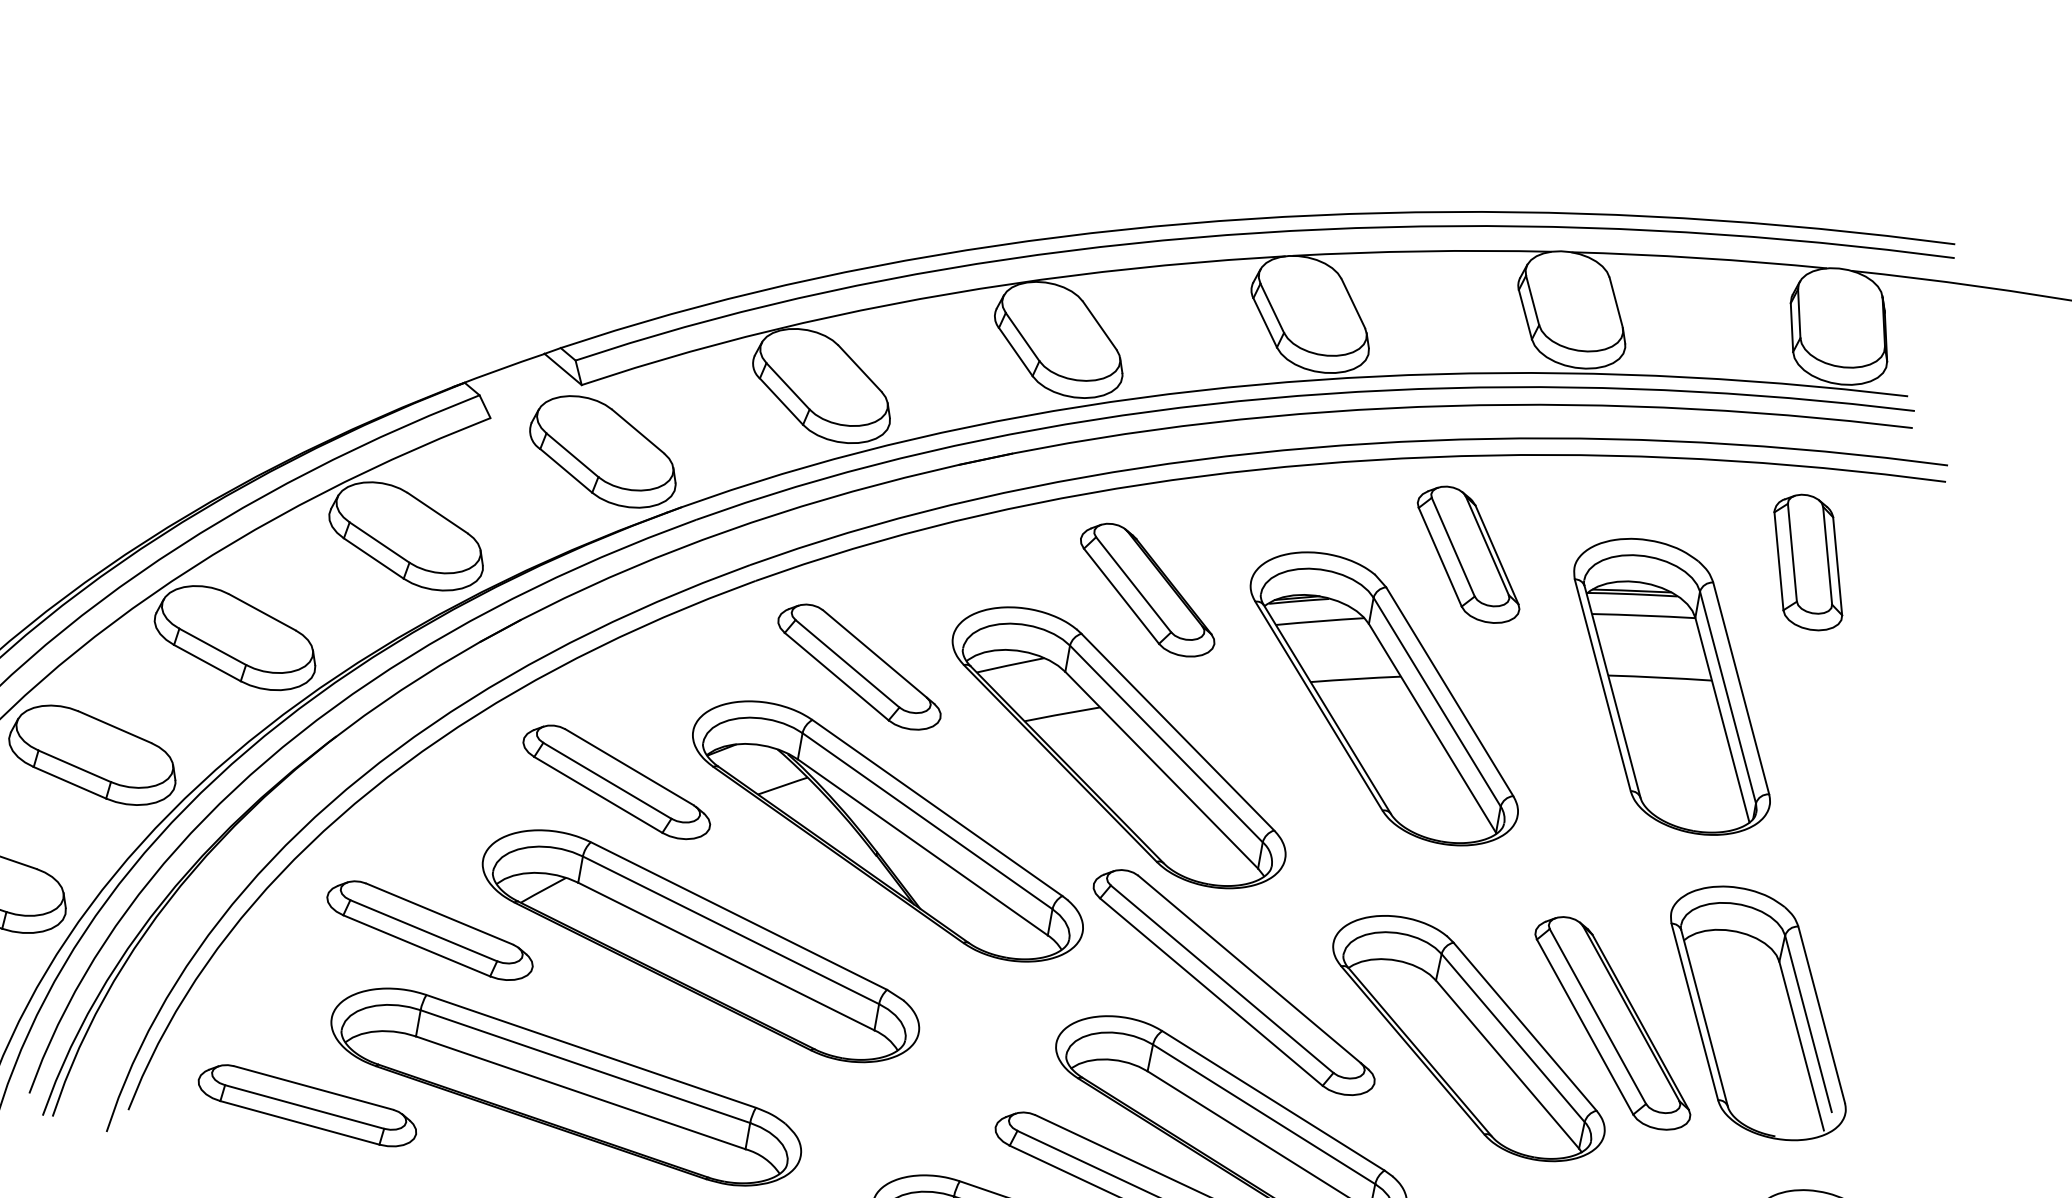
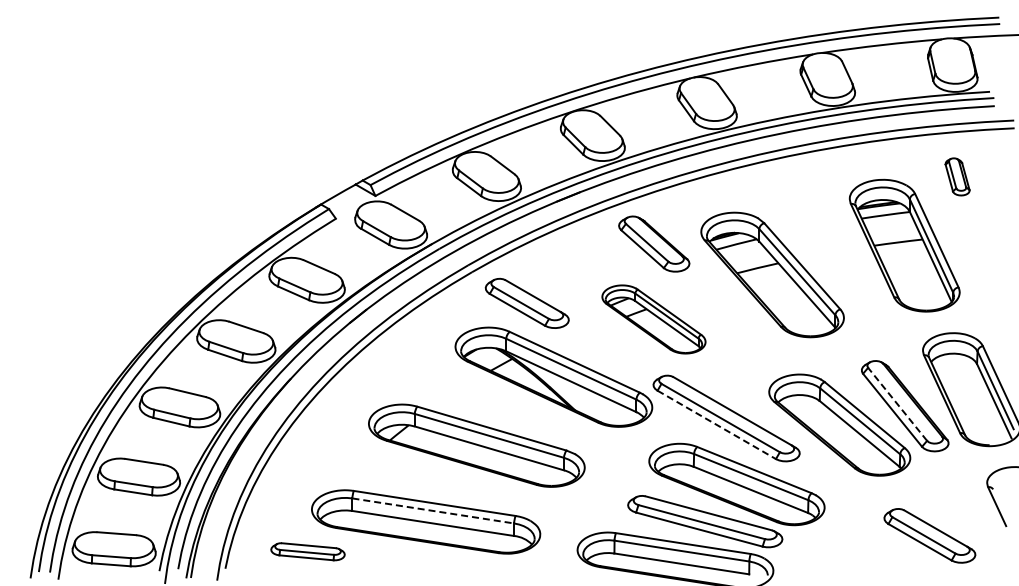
part: (1468, 552) -> (799, 200), removed
part: (1808, 561) -> (957, 176), size x0.6
part: (1118, 747) -> (653, 319), size x0.6
part: (617, 781) -> (424, 376), removed
part: (430, 930) -> (350, 460), removed
line: (1212, 993) -> (717, 425), solid -> dashed
line: (1597, 1016) -> (897, 404), solid -> dashed
line: (586, 1065) -> (433, 510), solid -> dashed
part: (306, 1104) -> (307, 551), size x0.7

